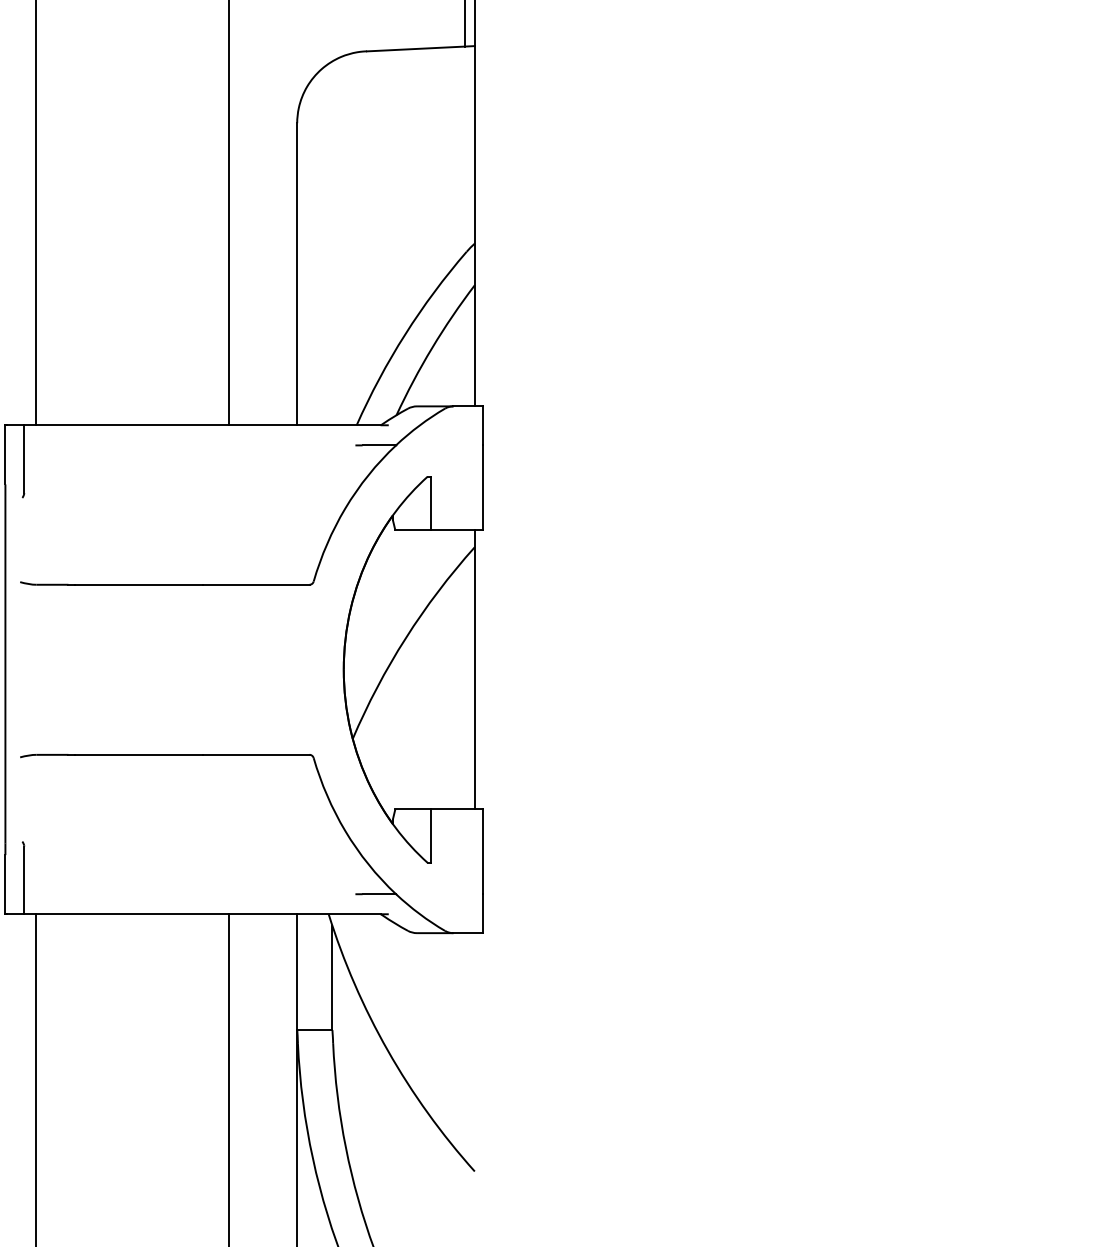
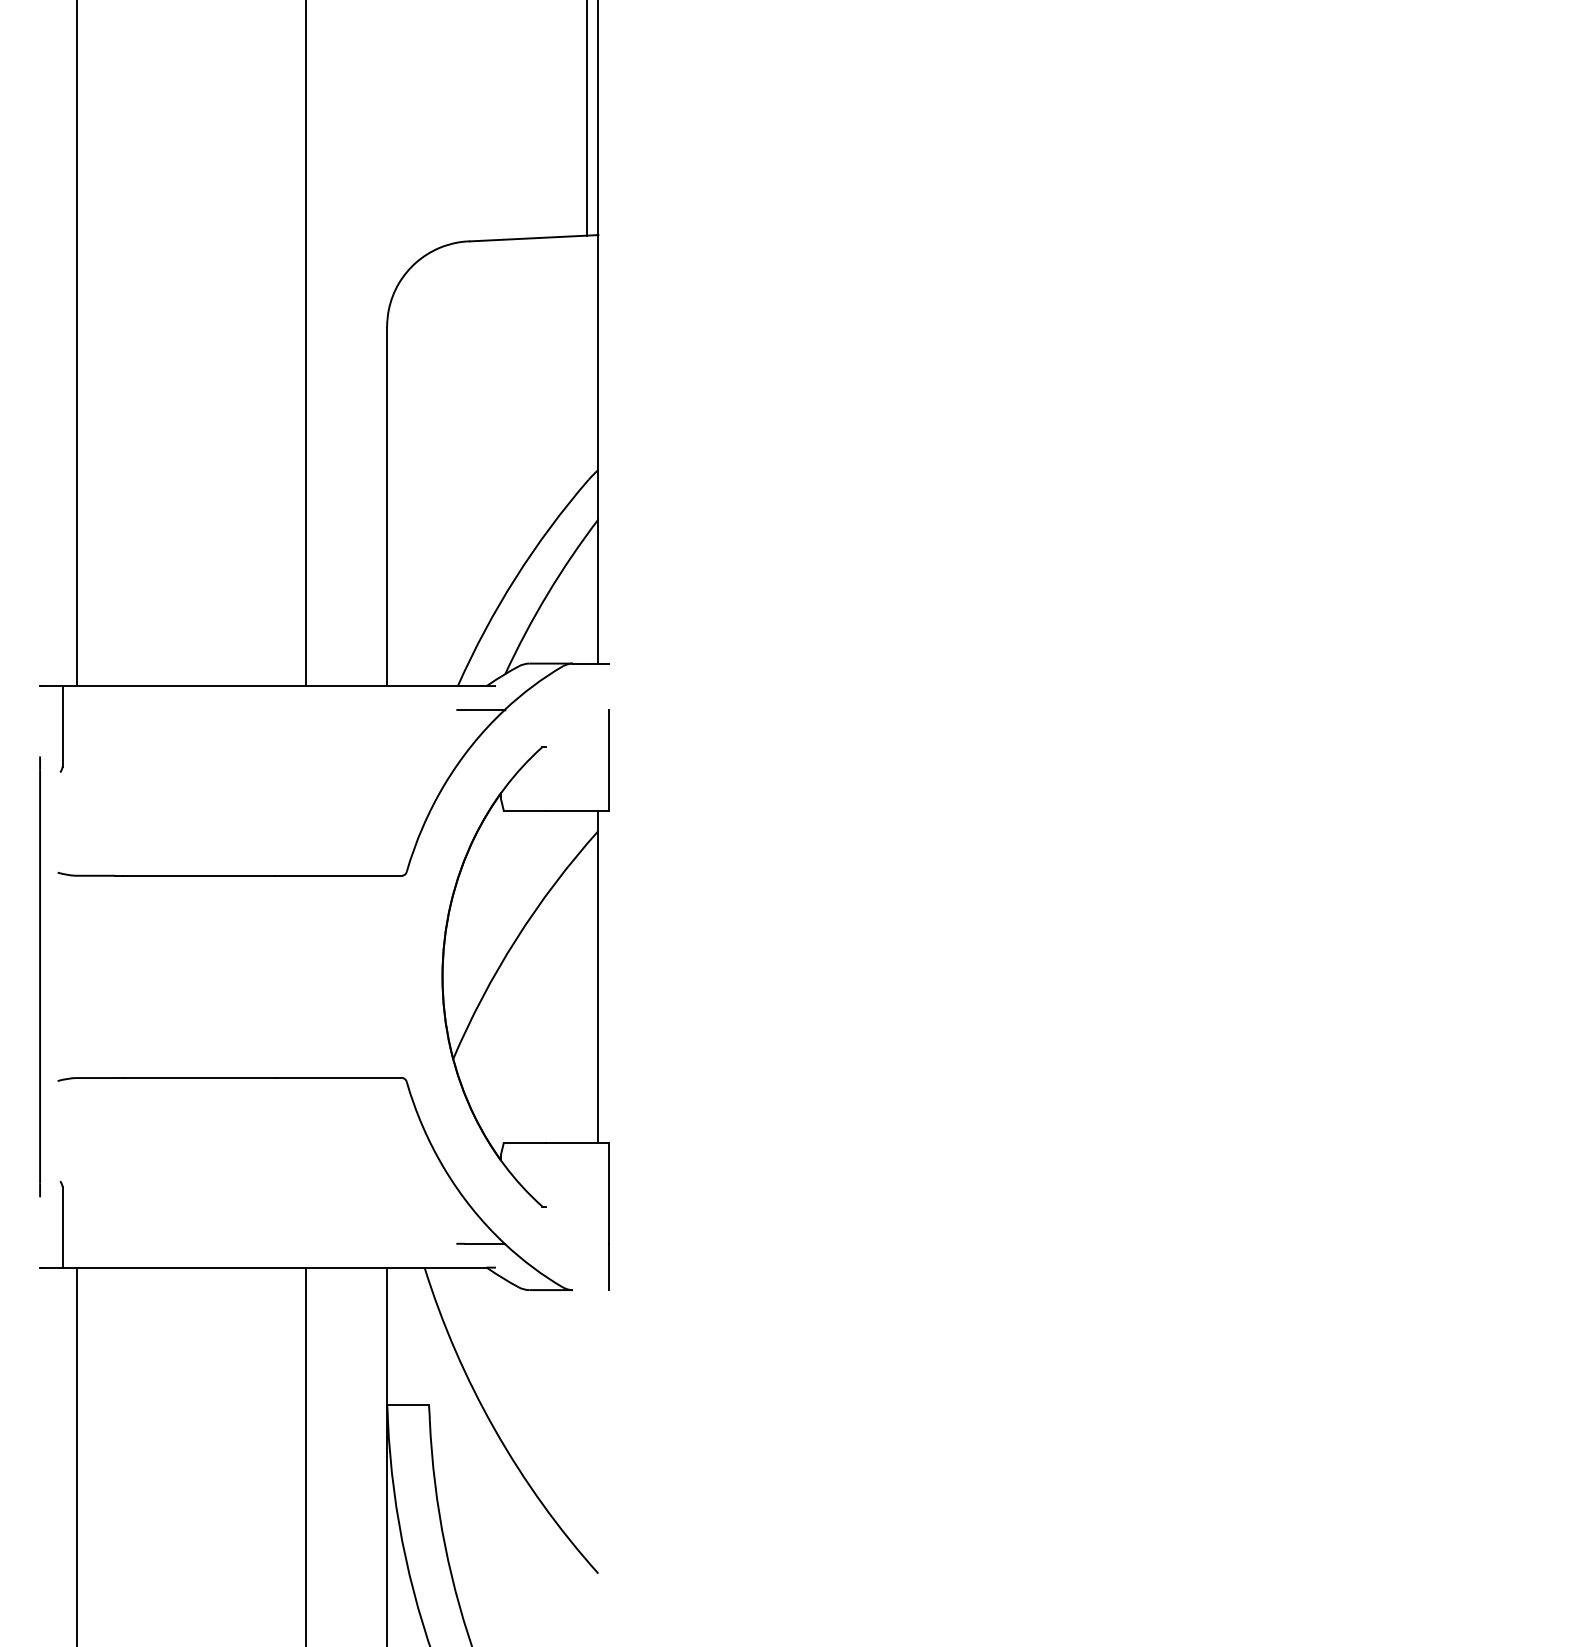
line: (483, 425) -> (608, 686), removed
line: (5, 455) -> (40, 721), removed
line: (431, 503) -> (546, 779), removed
line: (431, 835) -> (546, 1174), removed
line: (5, 884) -> (40, 1232), removed
line: (468, 933) -> (590, 1290), removed
line: (332, 978) -> (429, 1343), removed

